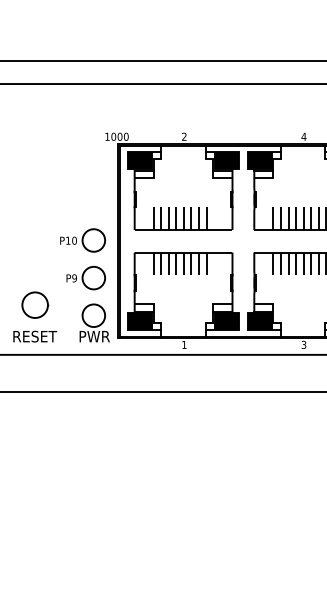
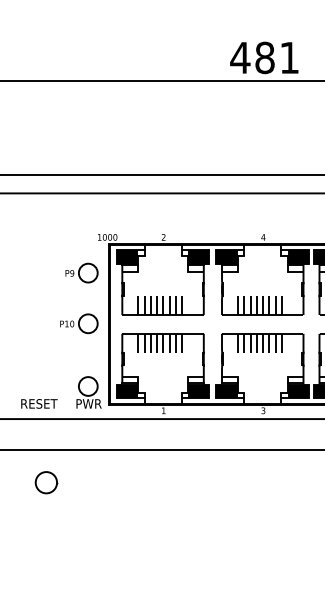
part: (85, 277) -> (81, 272), moved
part: (35, 304) -> (46, 482), moved

